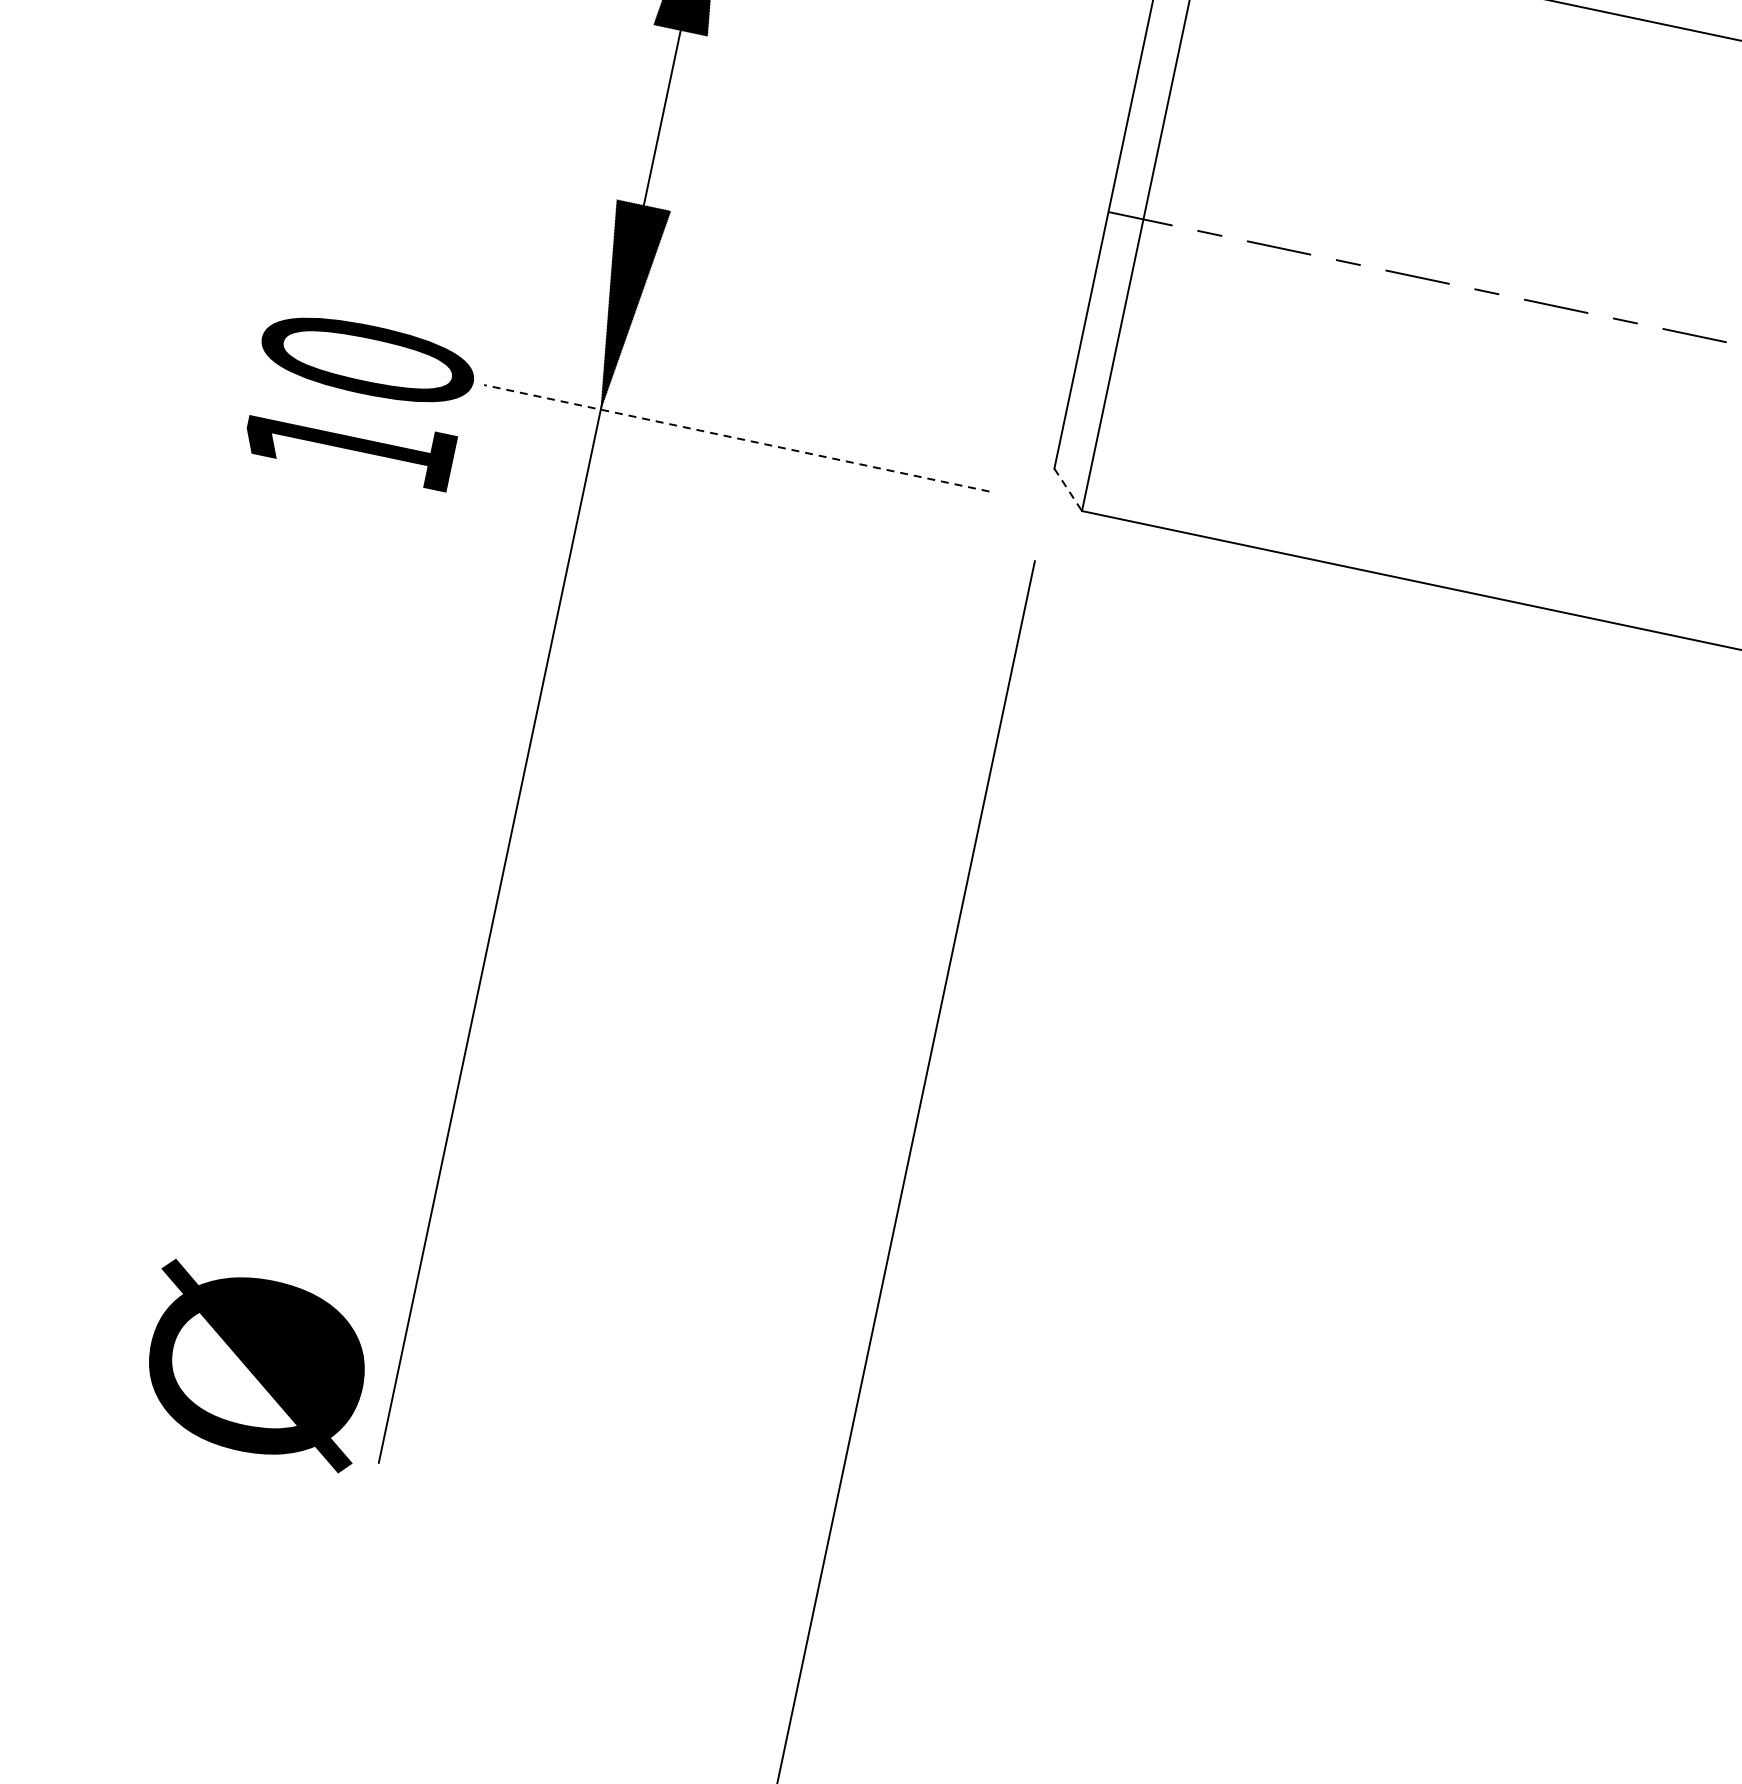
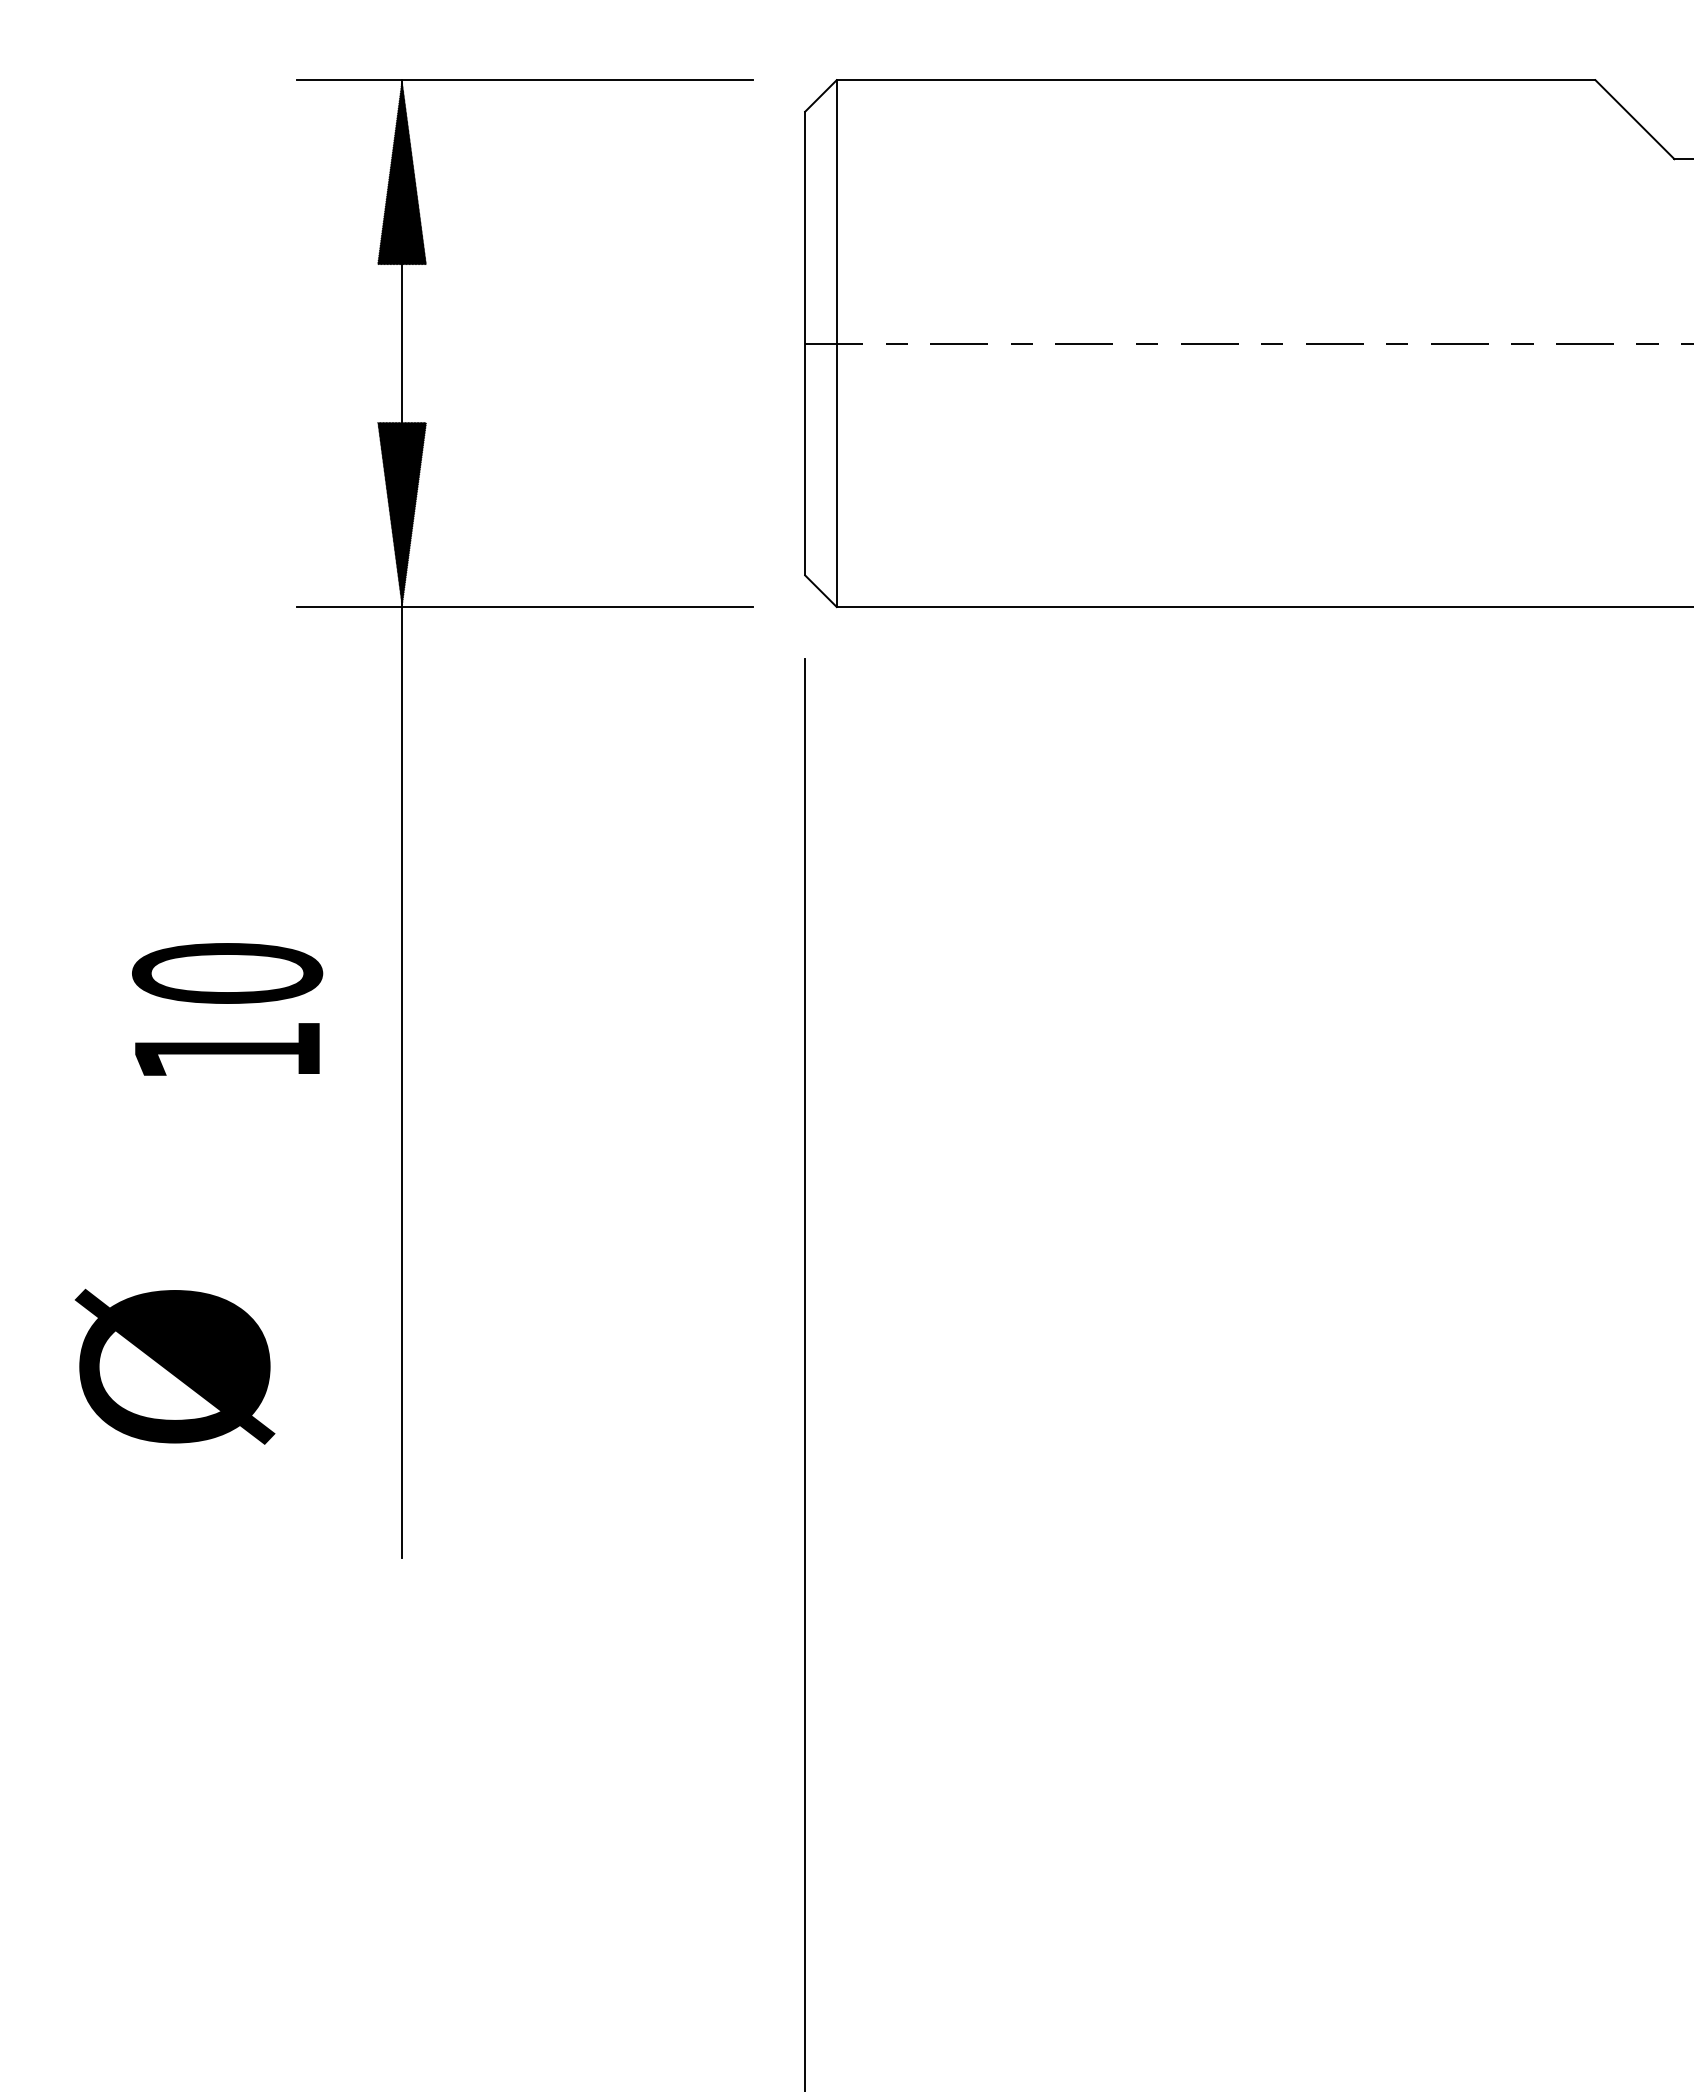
text: (359, 399) -> (227, 1009), moved
line: (736, 438) -> (524, 607), dashed -> solid
line: (1068, 490) -> (821, 591), dashed -> solid
text: (256, 1365) -> (174, 1366), moved

